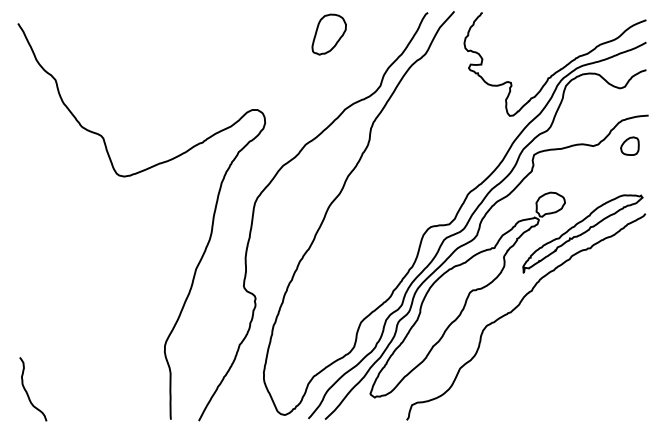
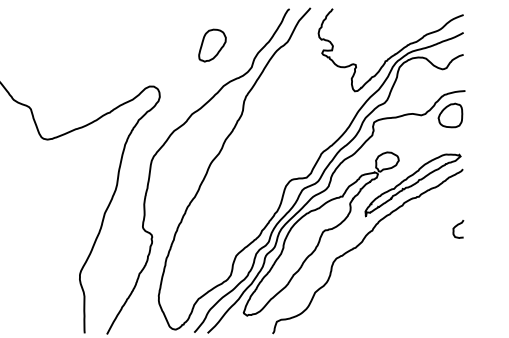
part: (328, 34) -> (211, 45), moved
part: (629, 145) -> (450, 114), size x1.67
curve: (638, 285) -> (457, 226), added

